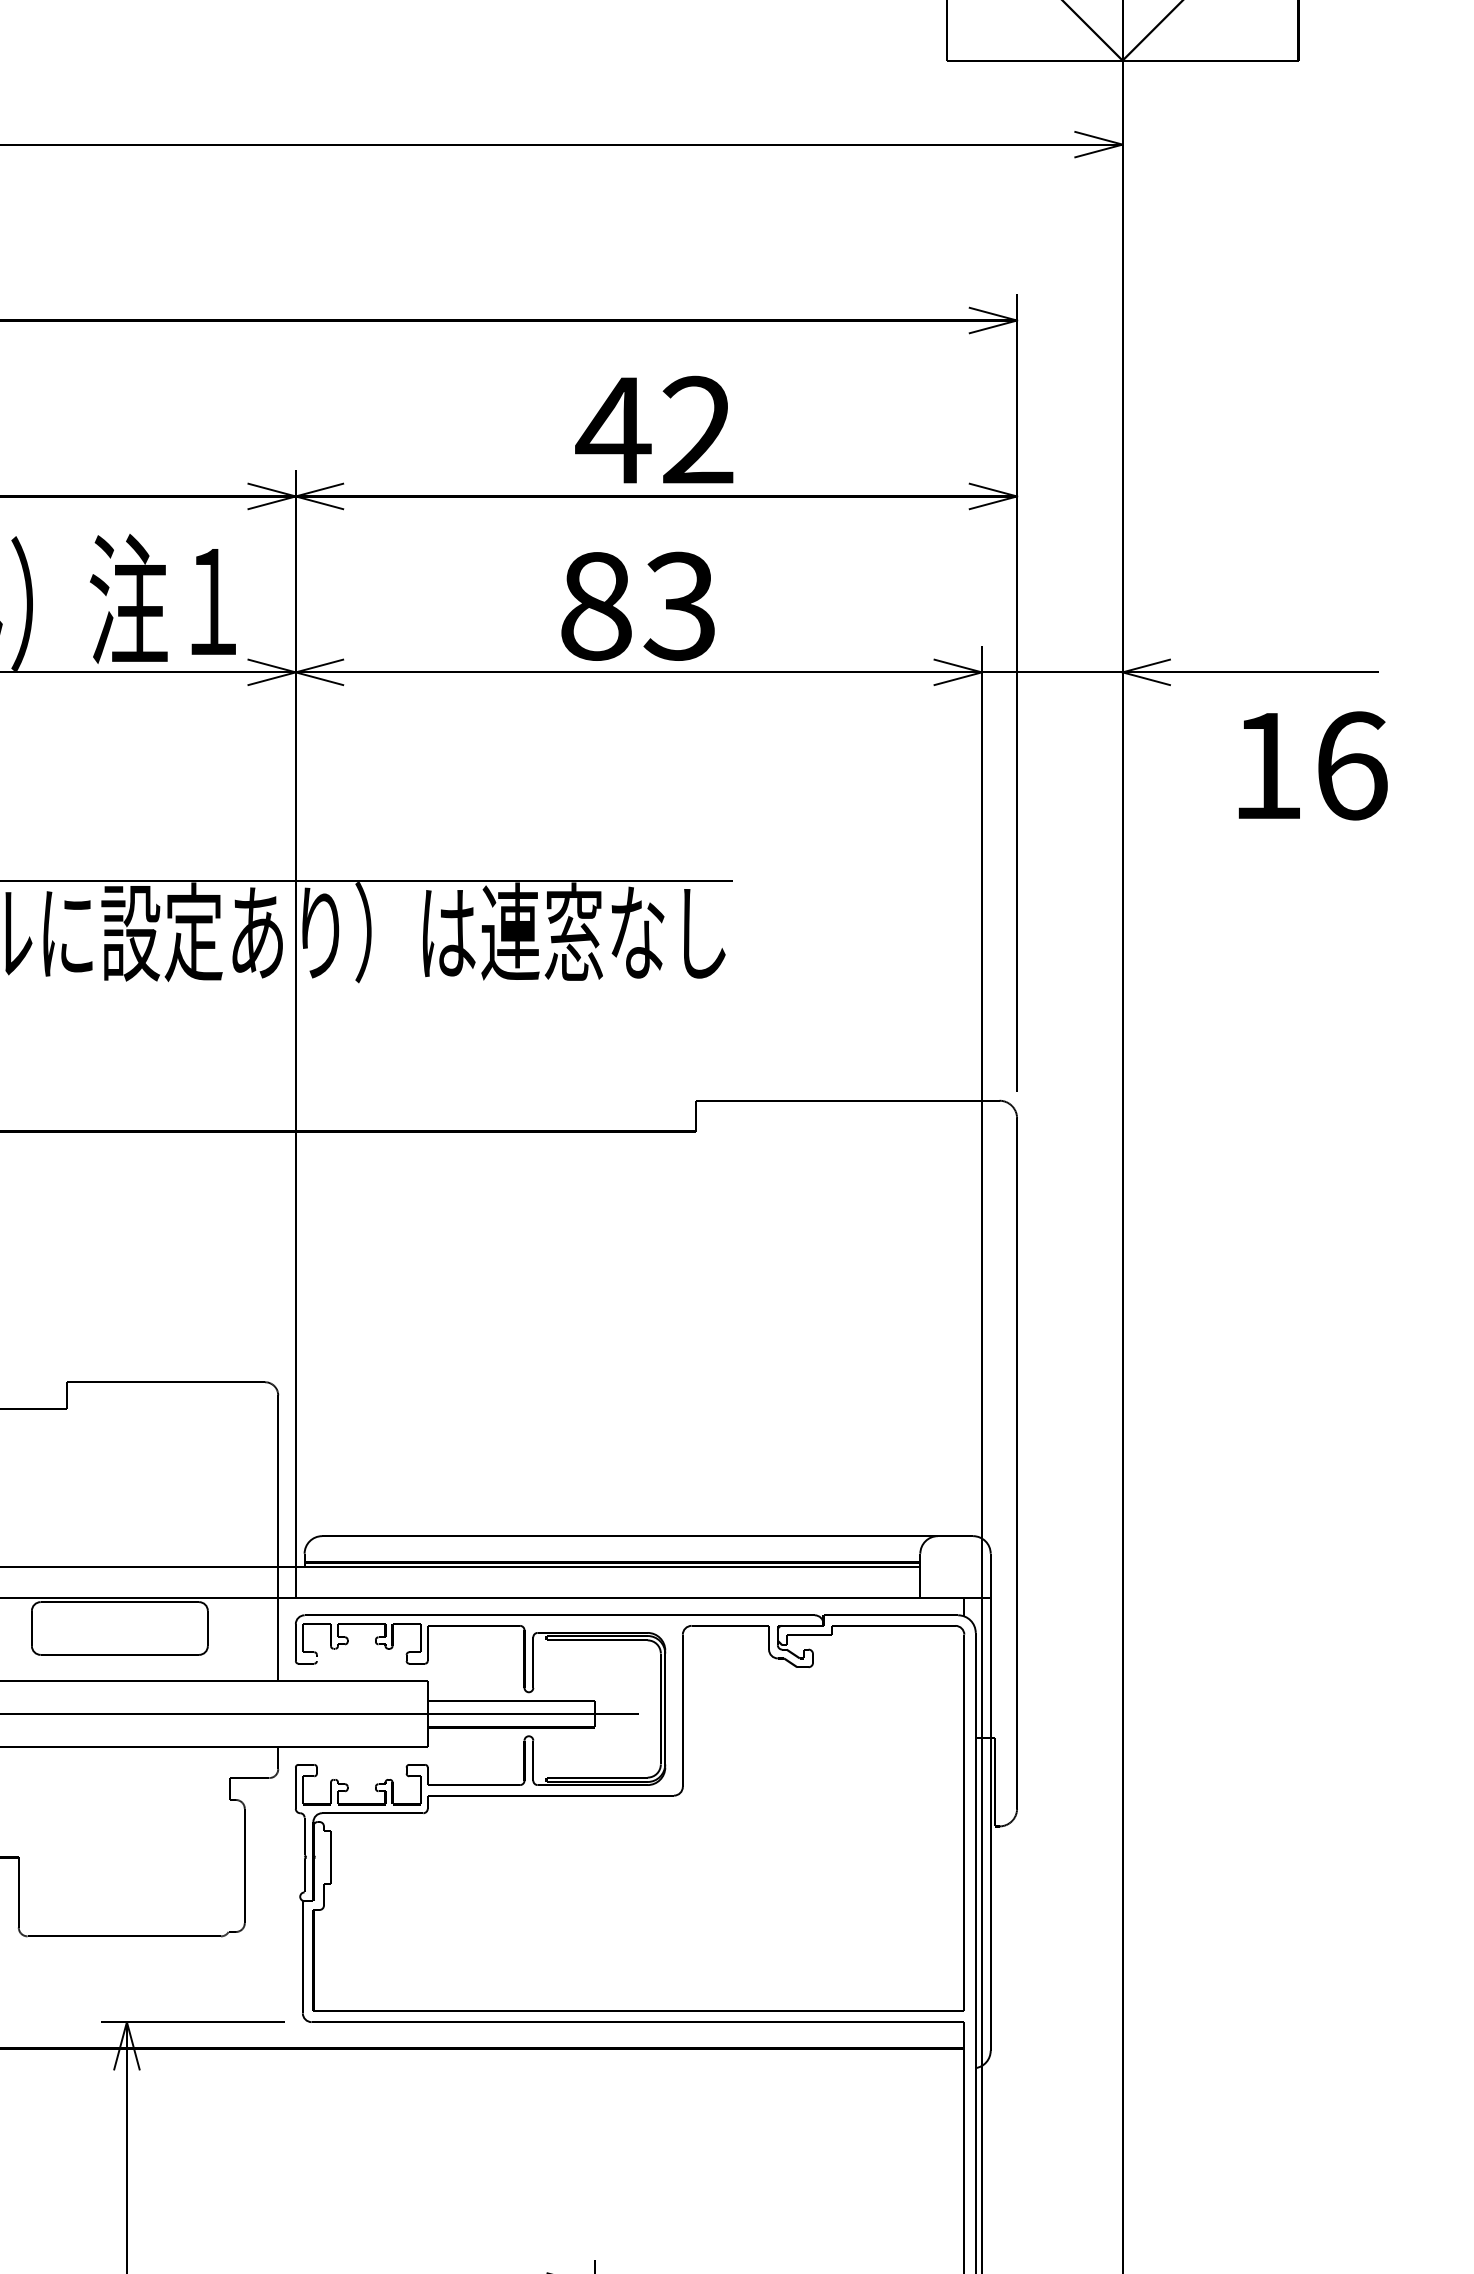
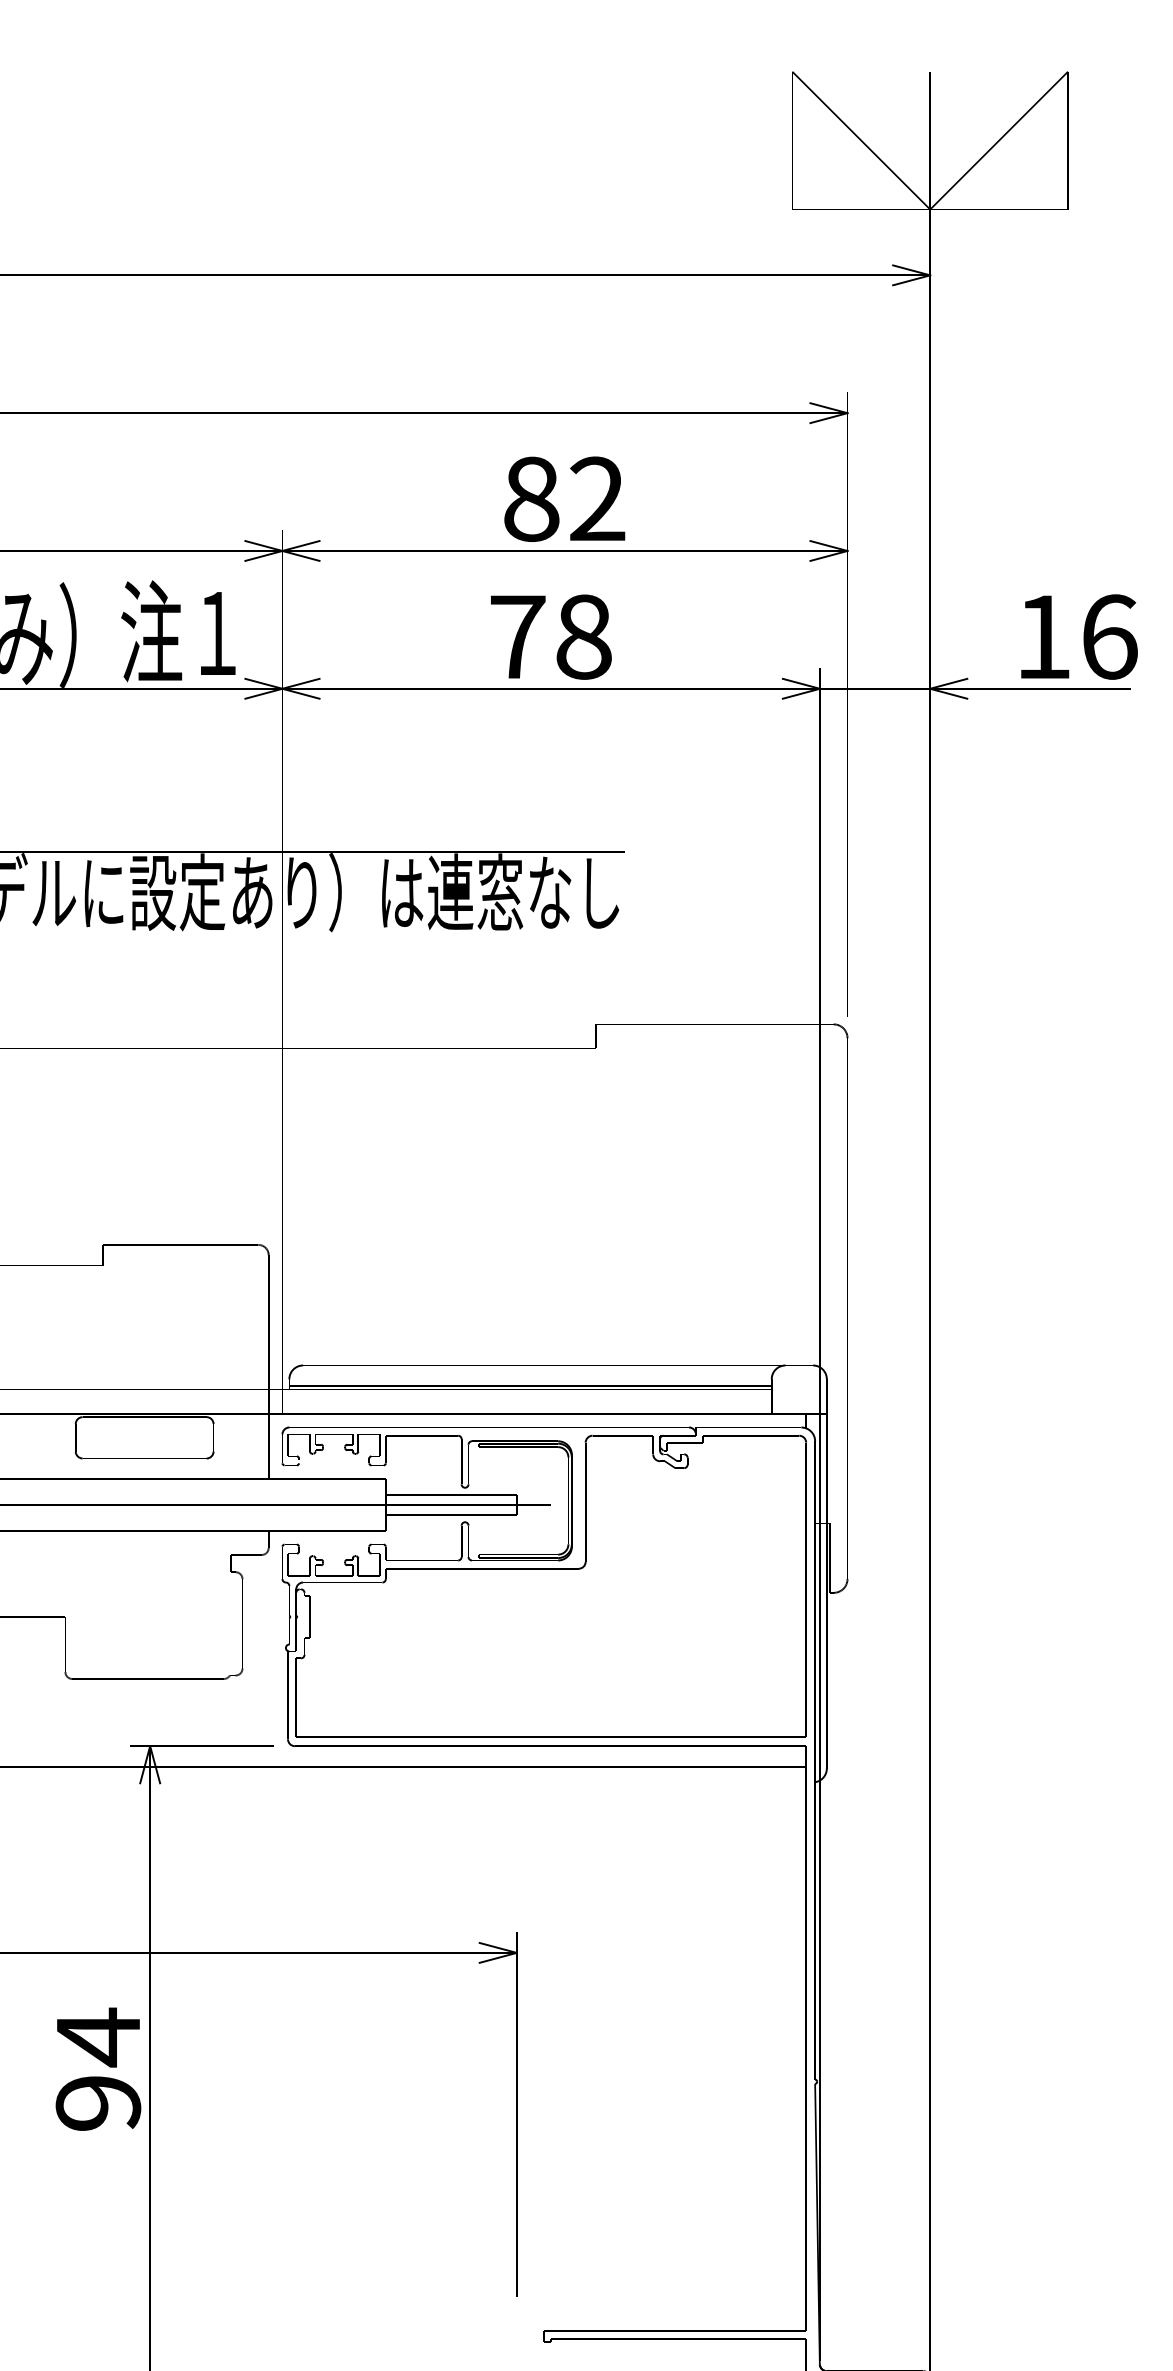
text: (613, 430) -> (531, 499), 42 -> 82
text: (637, 605) -> (550, 636), 83 -> 78
text: (1313, 765) -> (1079, 636), moved

